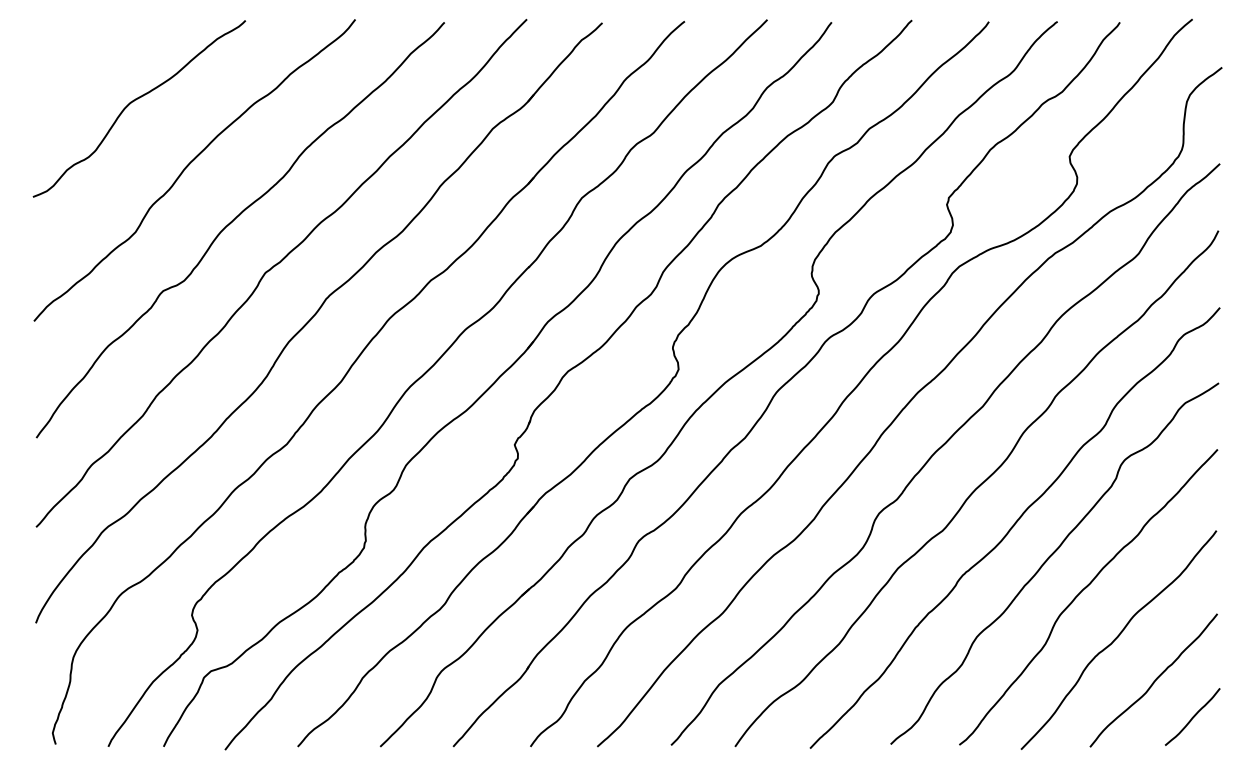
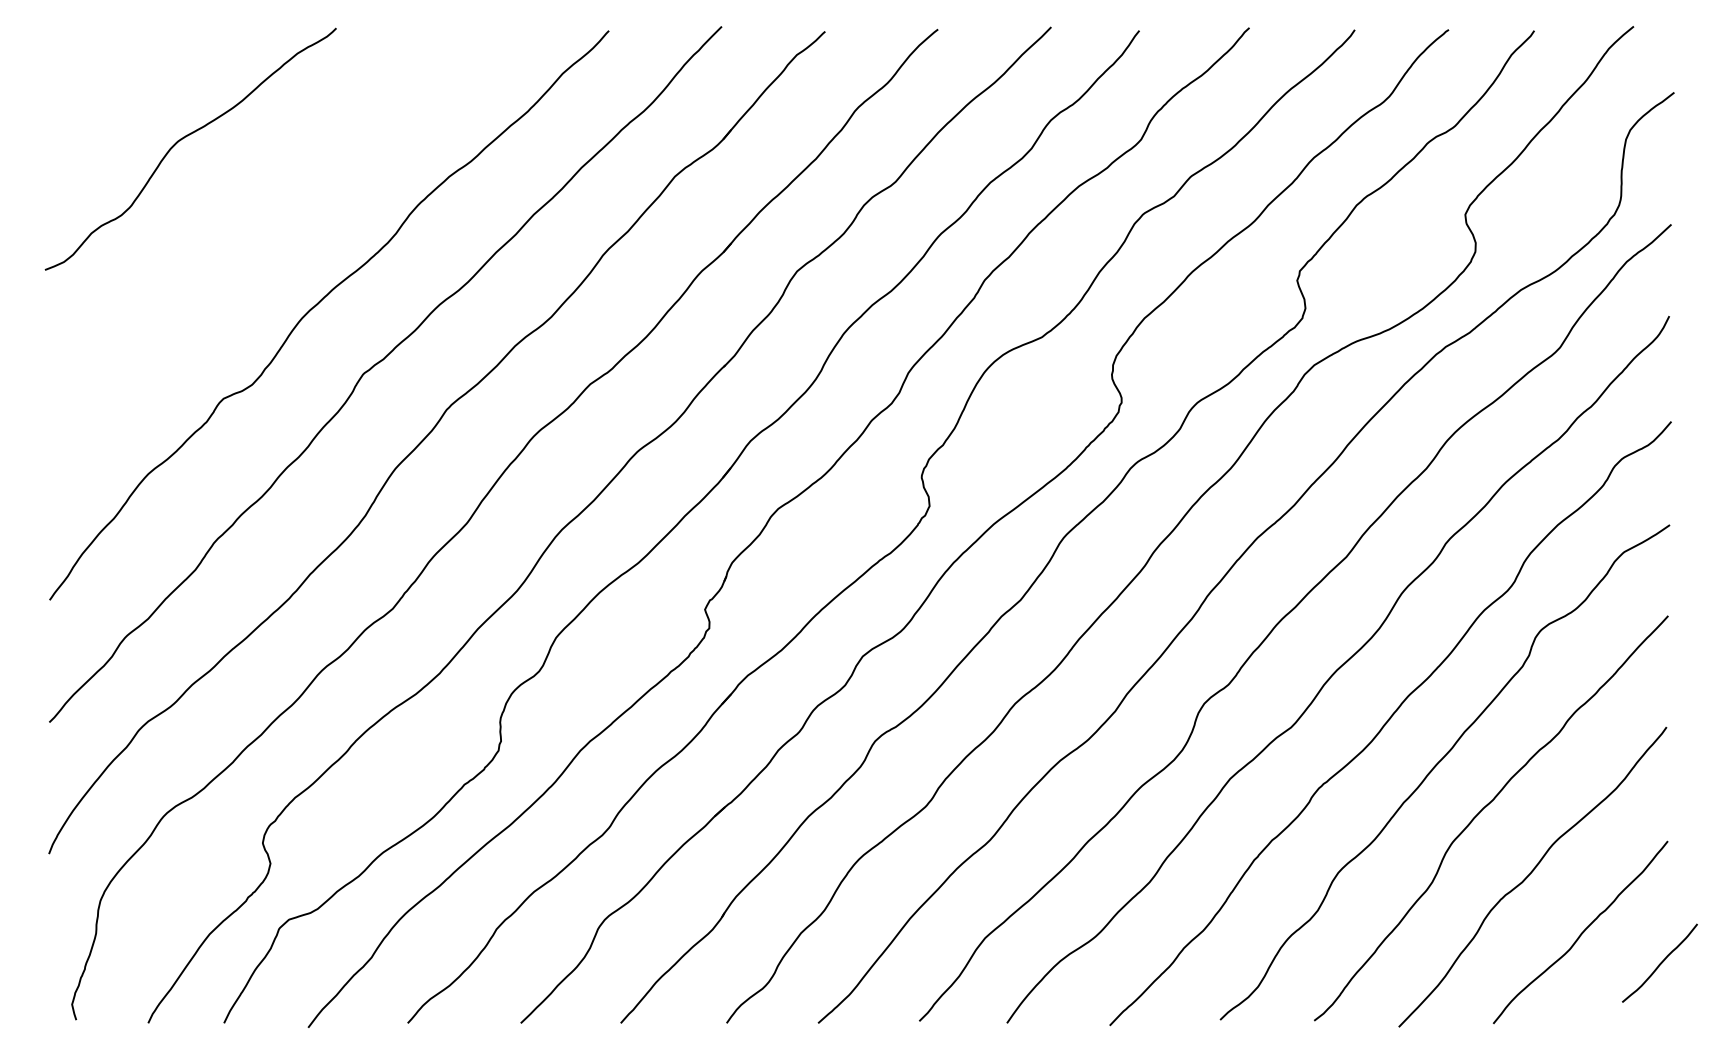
curve: (189, 165) -> (259, 226), removed
curve: (1192, 716) -> (1659, 962), moved

